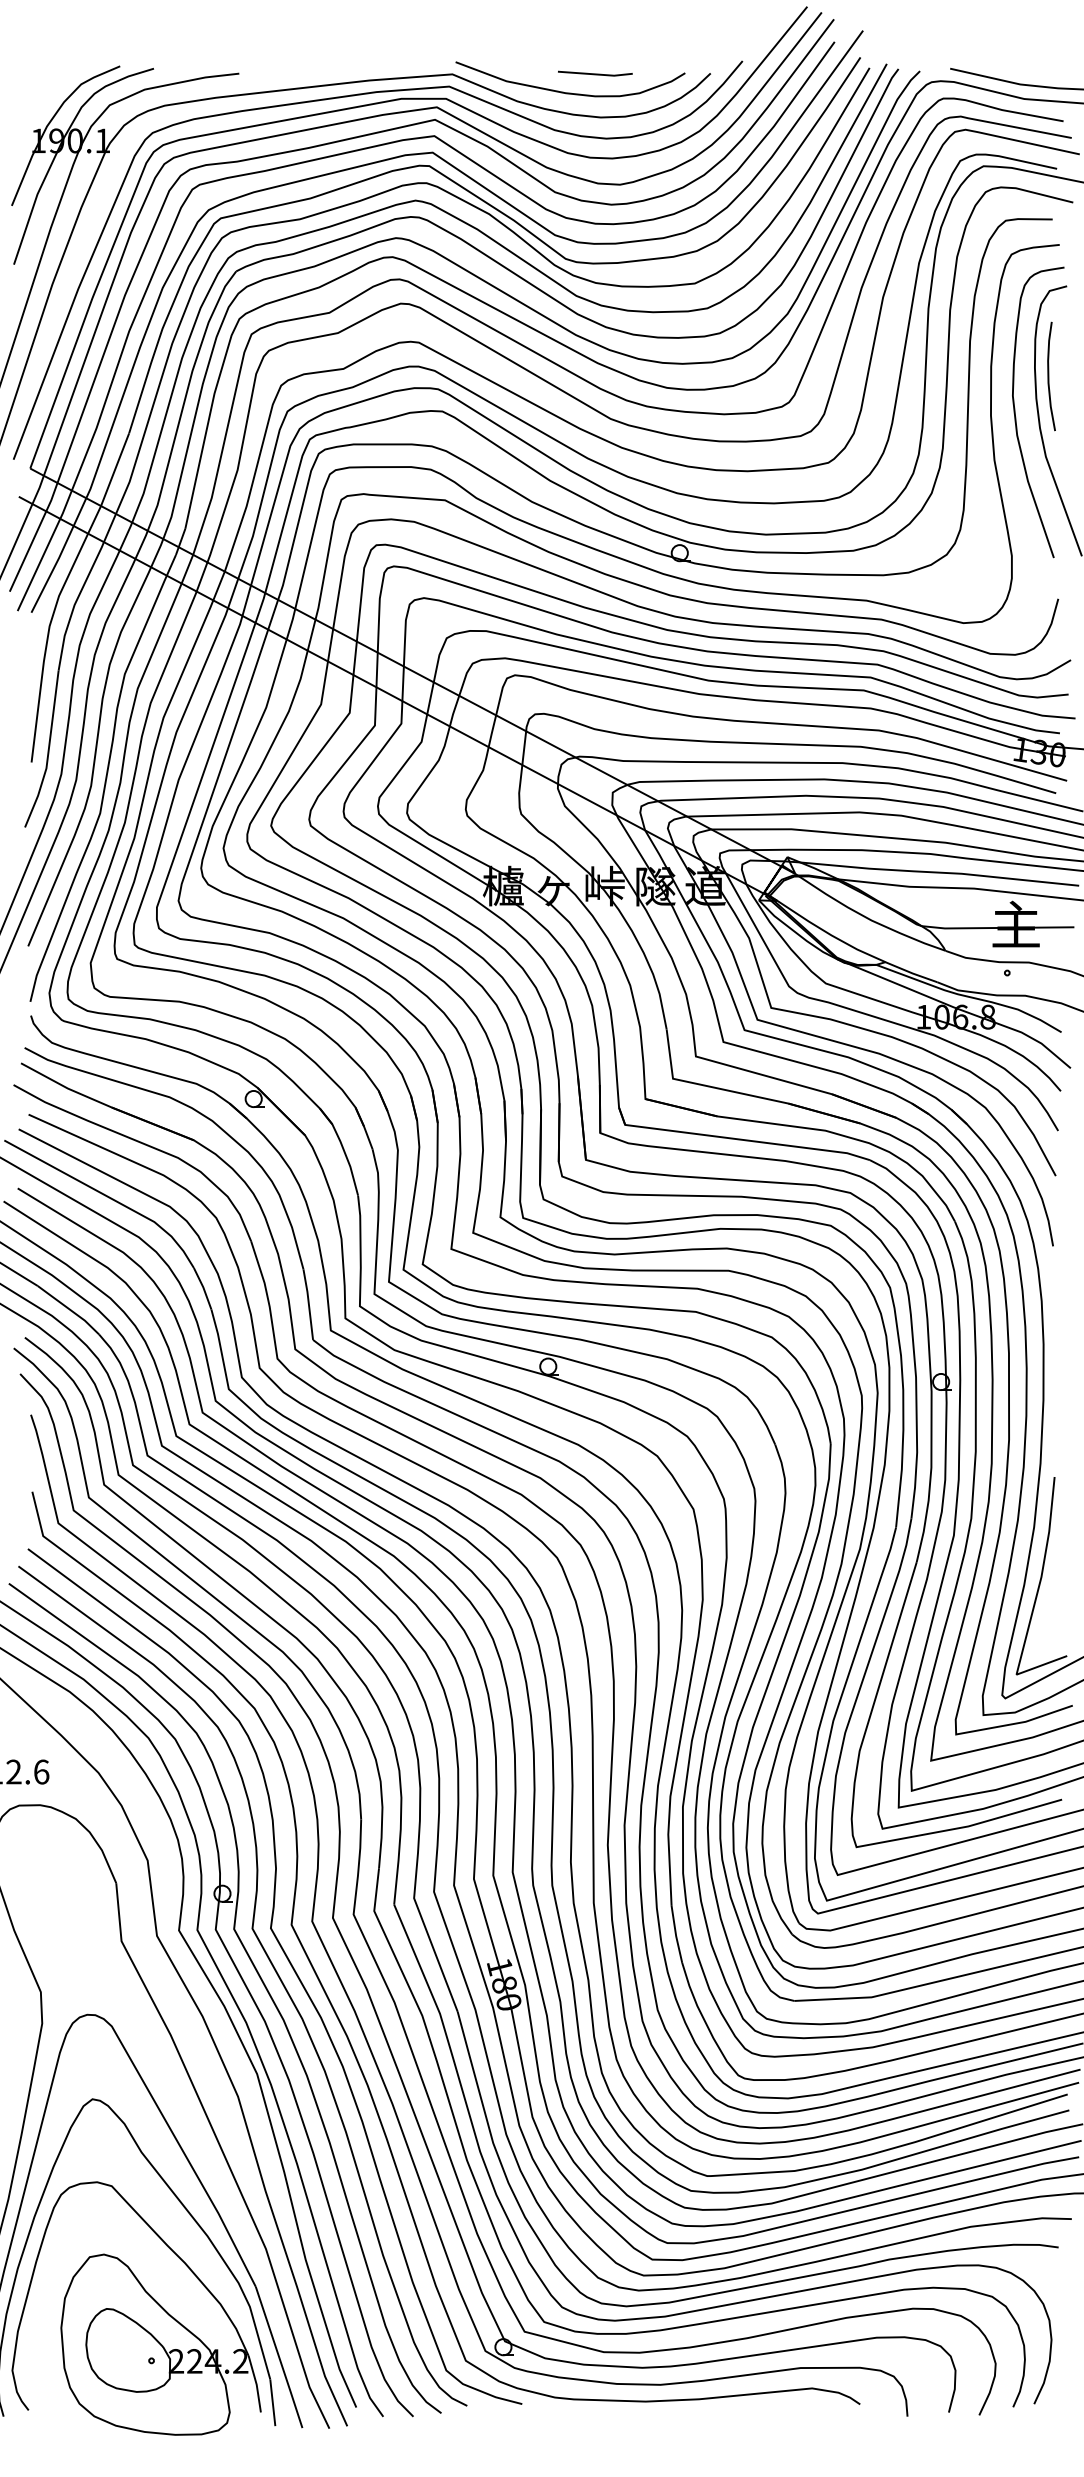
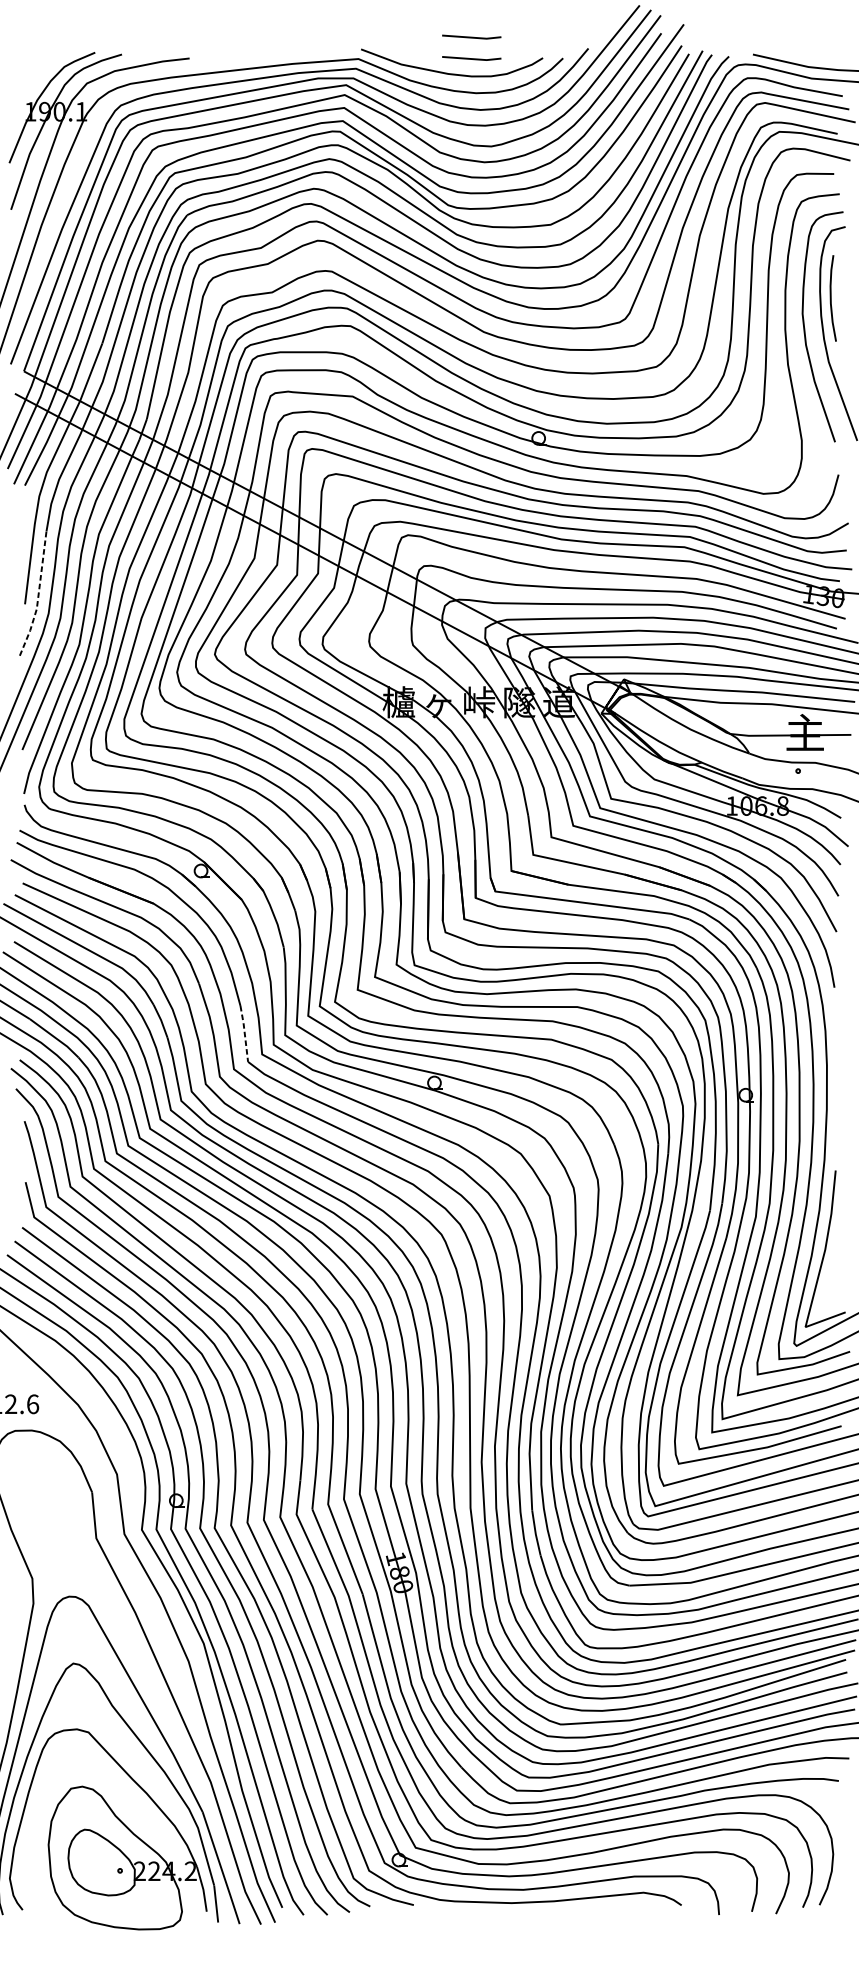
line: (595, 46) -> (471, 36), added
line: (48, 751) -> (38, 595), solid -> dashed
line: (308, 1304) -> (244, 1033), solid -> dashed

